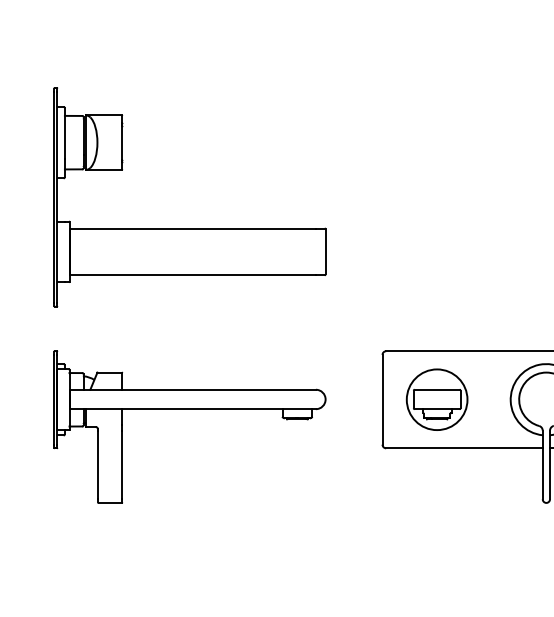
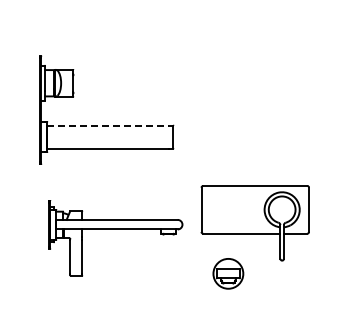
line: (193, 228) -> (108, 125), solid -> dashed
part: (437, 399) -> (228, 273), moved
part: (189, 409) -> (115, 229), moved

